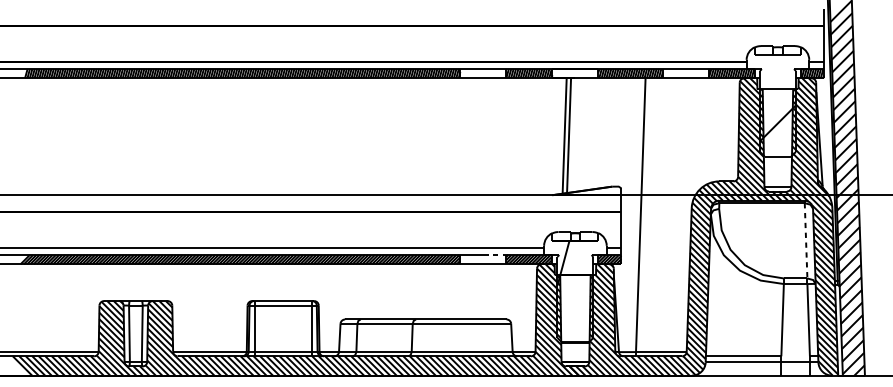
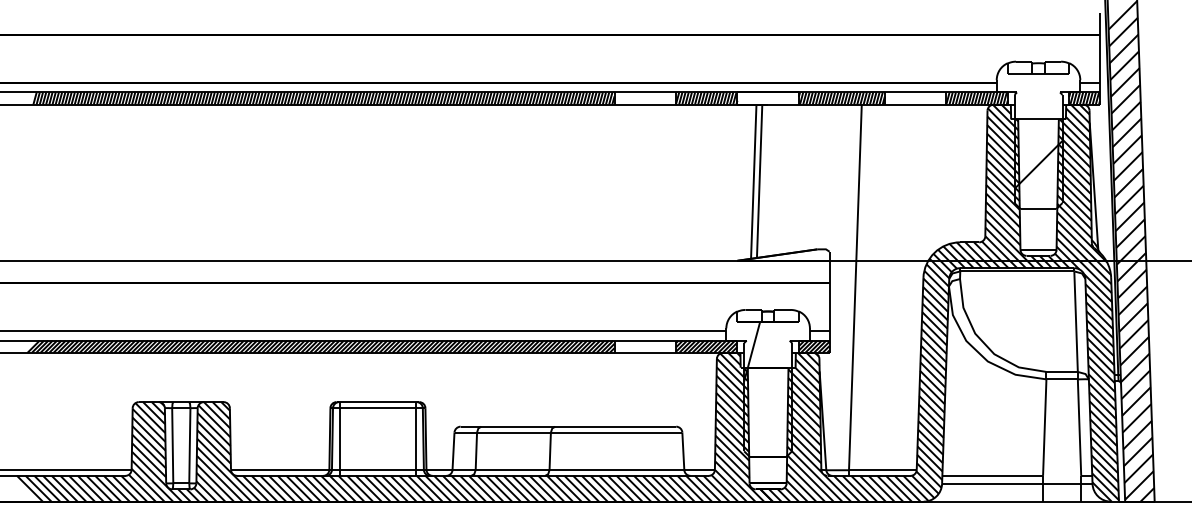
line: (806, 241) -> (1076, 322), dashed -> solid
line: (495, 254) -> (661, 340), dashed -> solid

